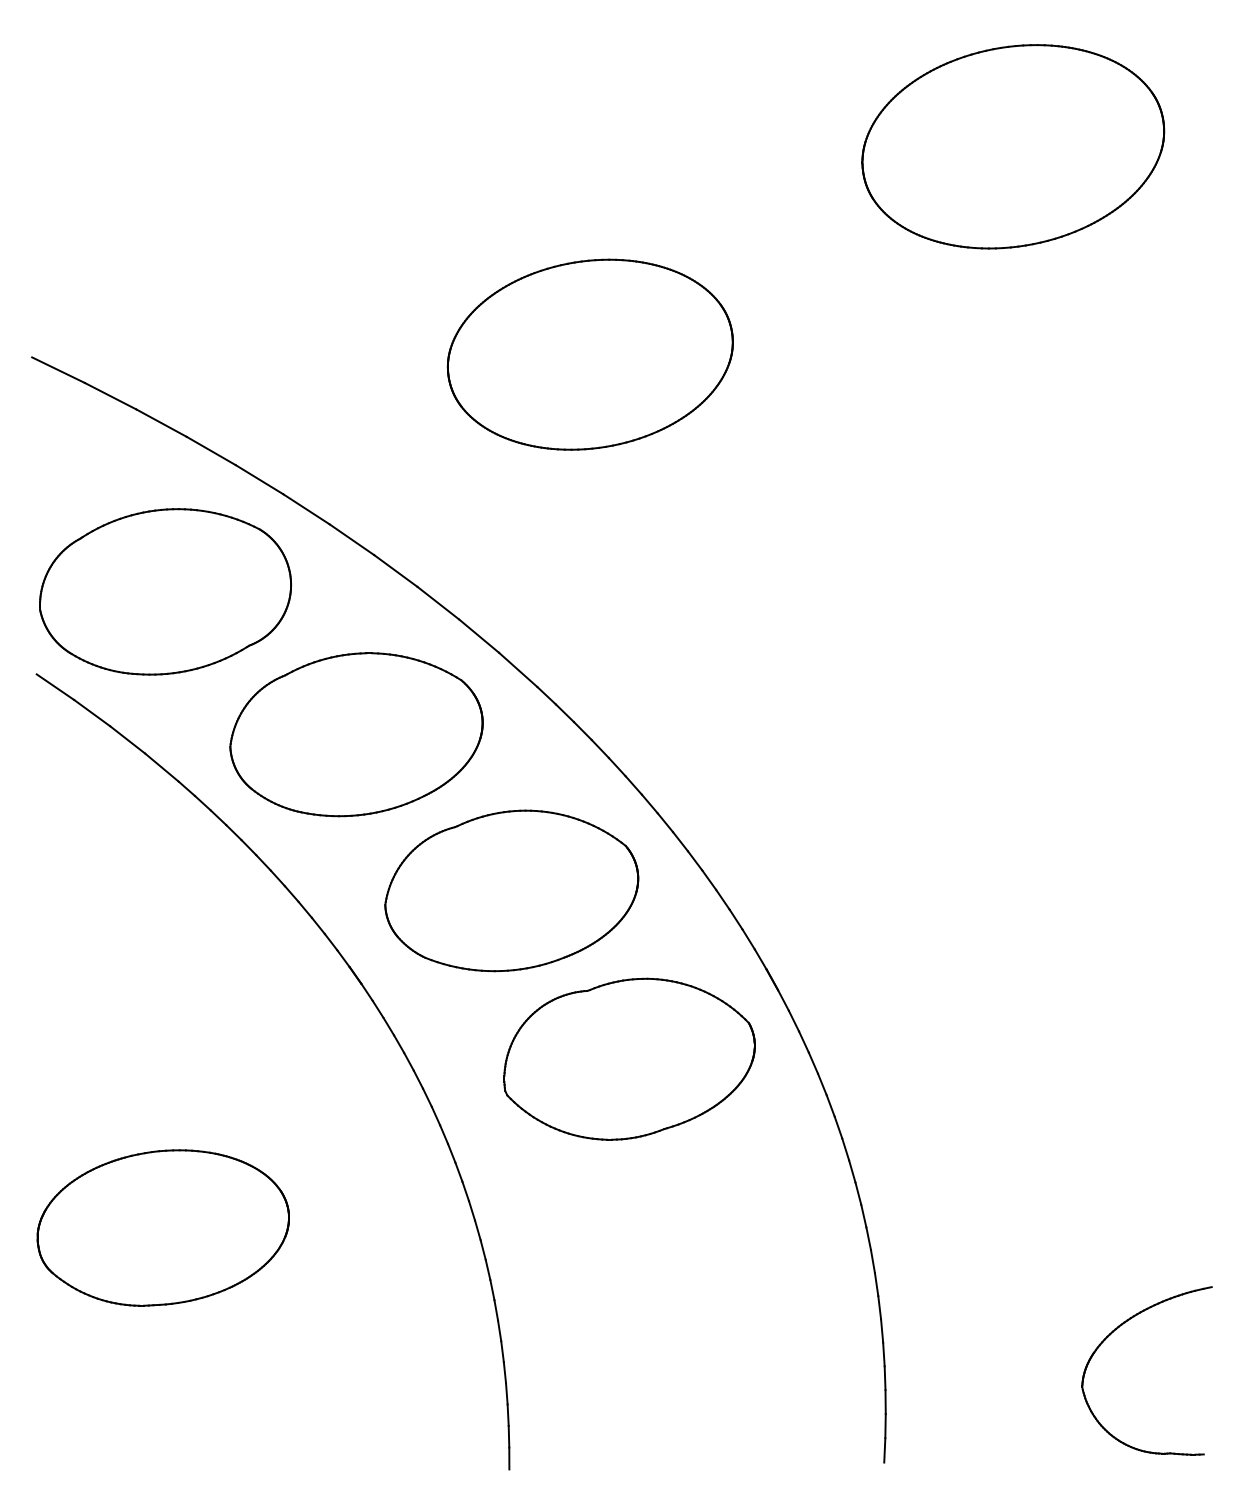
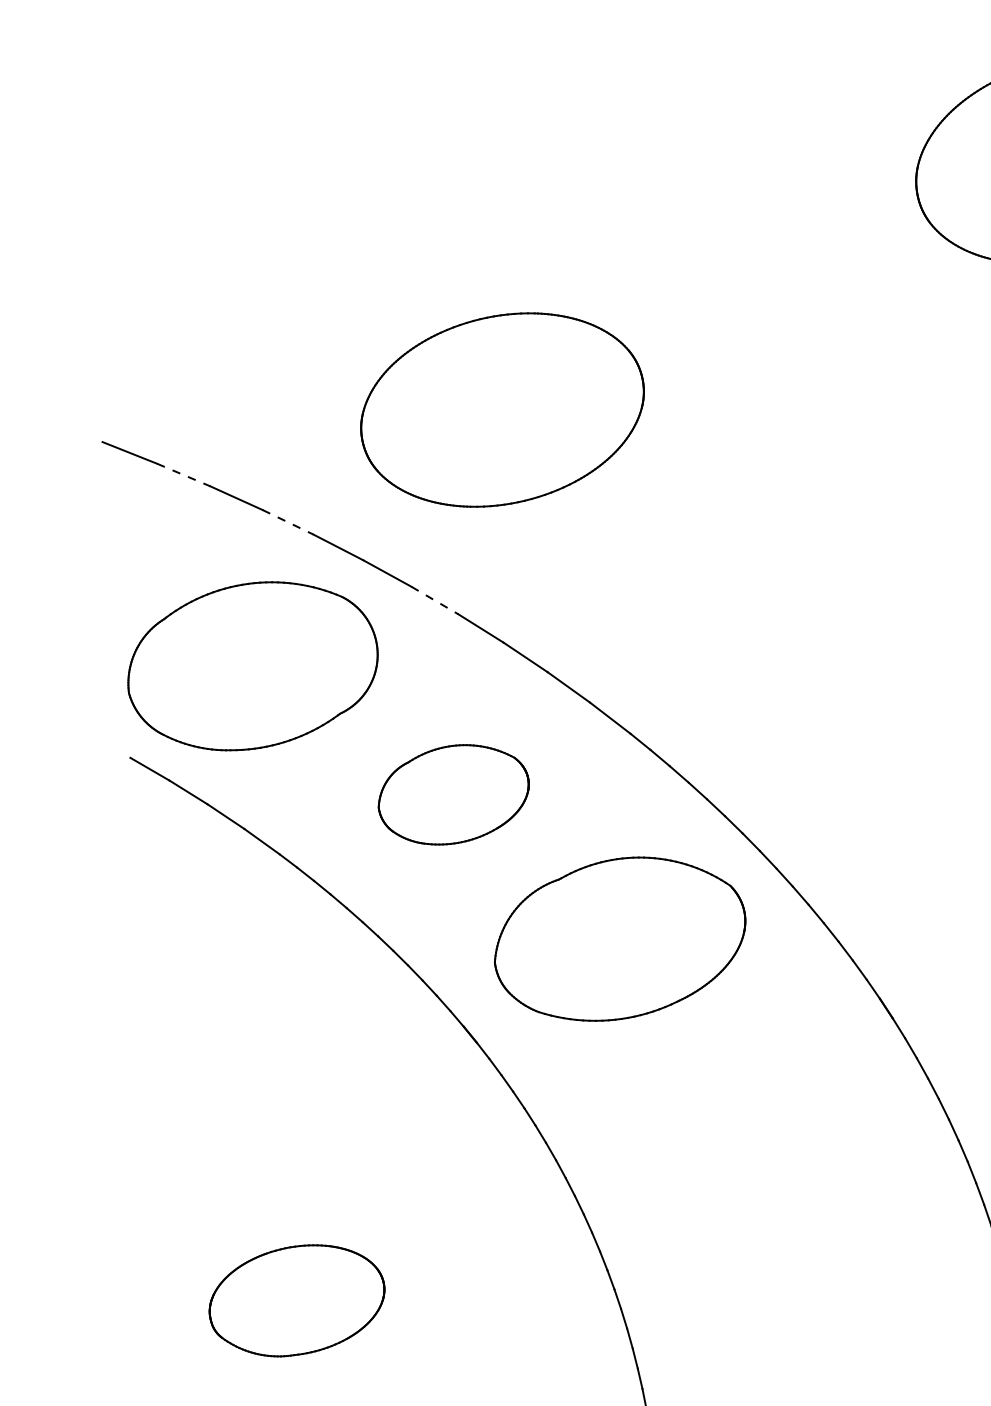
part: (589, 354) -> (501, 409), moved
line: (110, 396) -> (183, 475), solid -> dashed
line: (211, 451) -> (288, 522), solid -> dashed
line: (352, 539) -> (435, 600), solid -> dashed
part: (356, 734) -> (453, 794), size x0.6
part: (629, 1058) -> (749, 1097), removed
part: (162, 1227) -> (296, 1300), size x0.7

